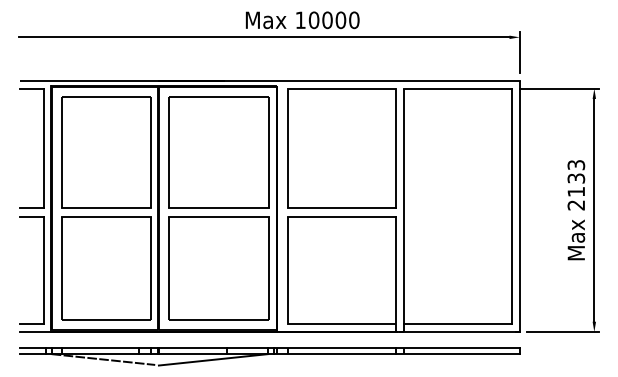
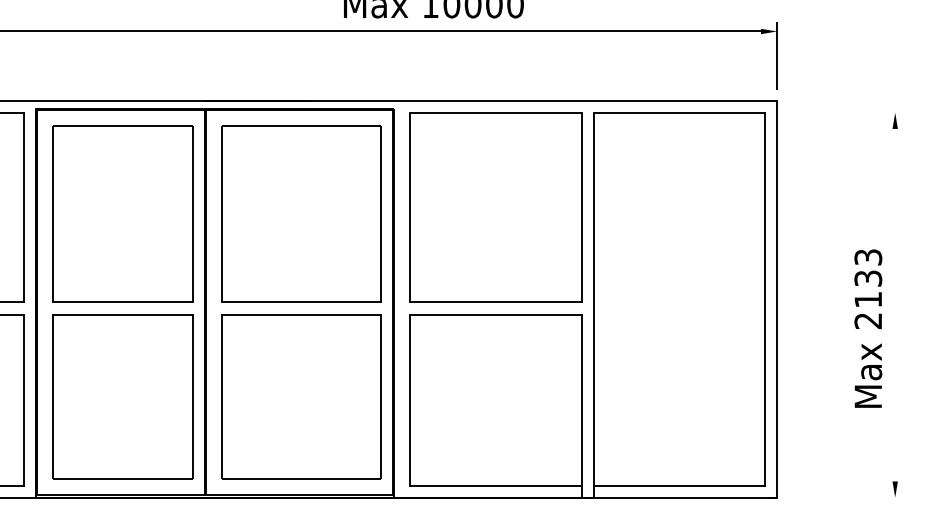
line: (559, 88) -> (840, 112), removed
line: (594, 209) -> (895, 303), removed
text: (576, 210) -> (868, 329), moved
line: (563, 332) -> (846, 498), removed

